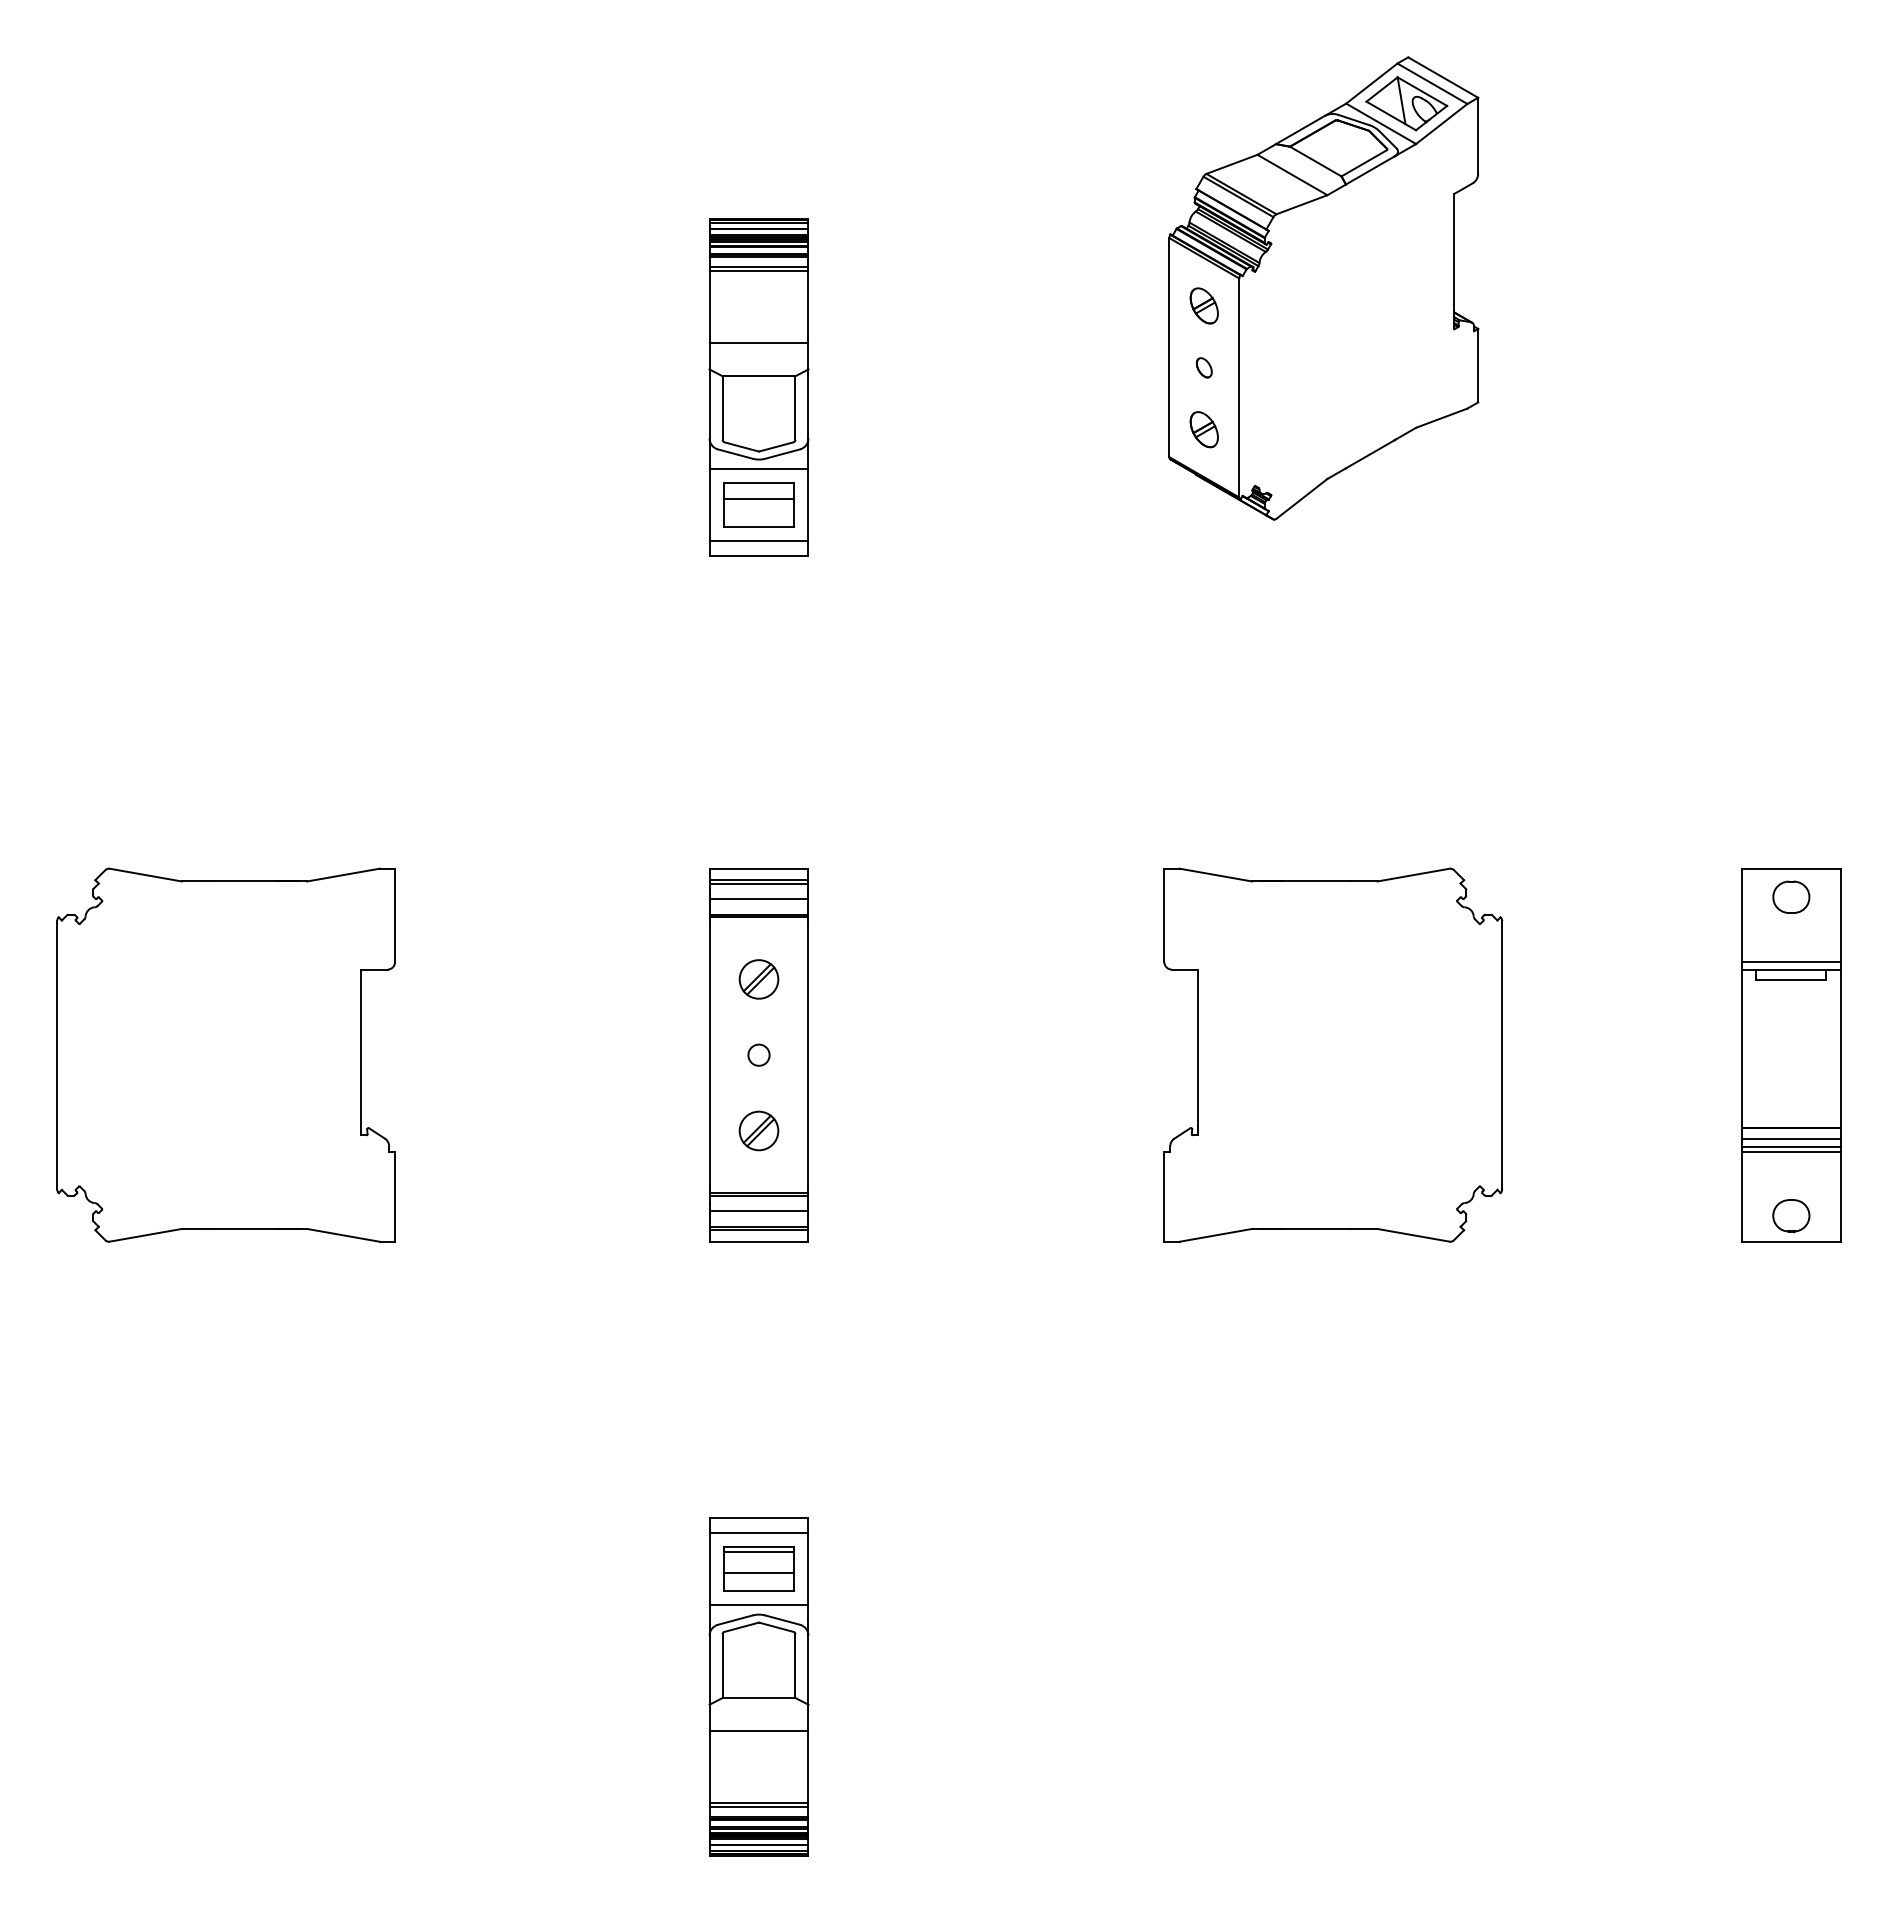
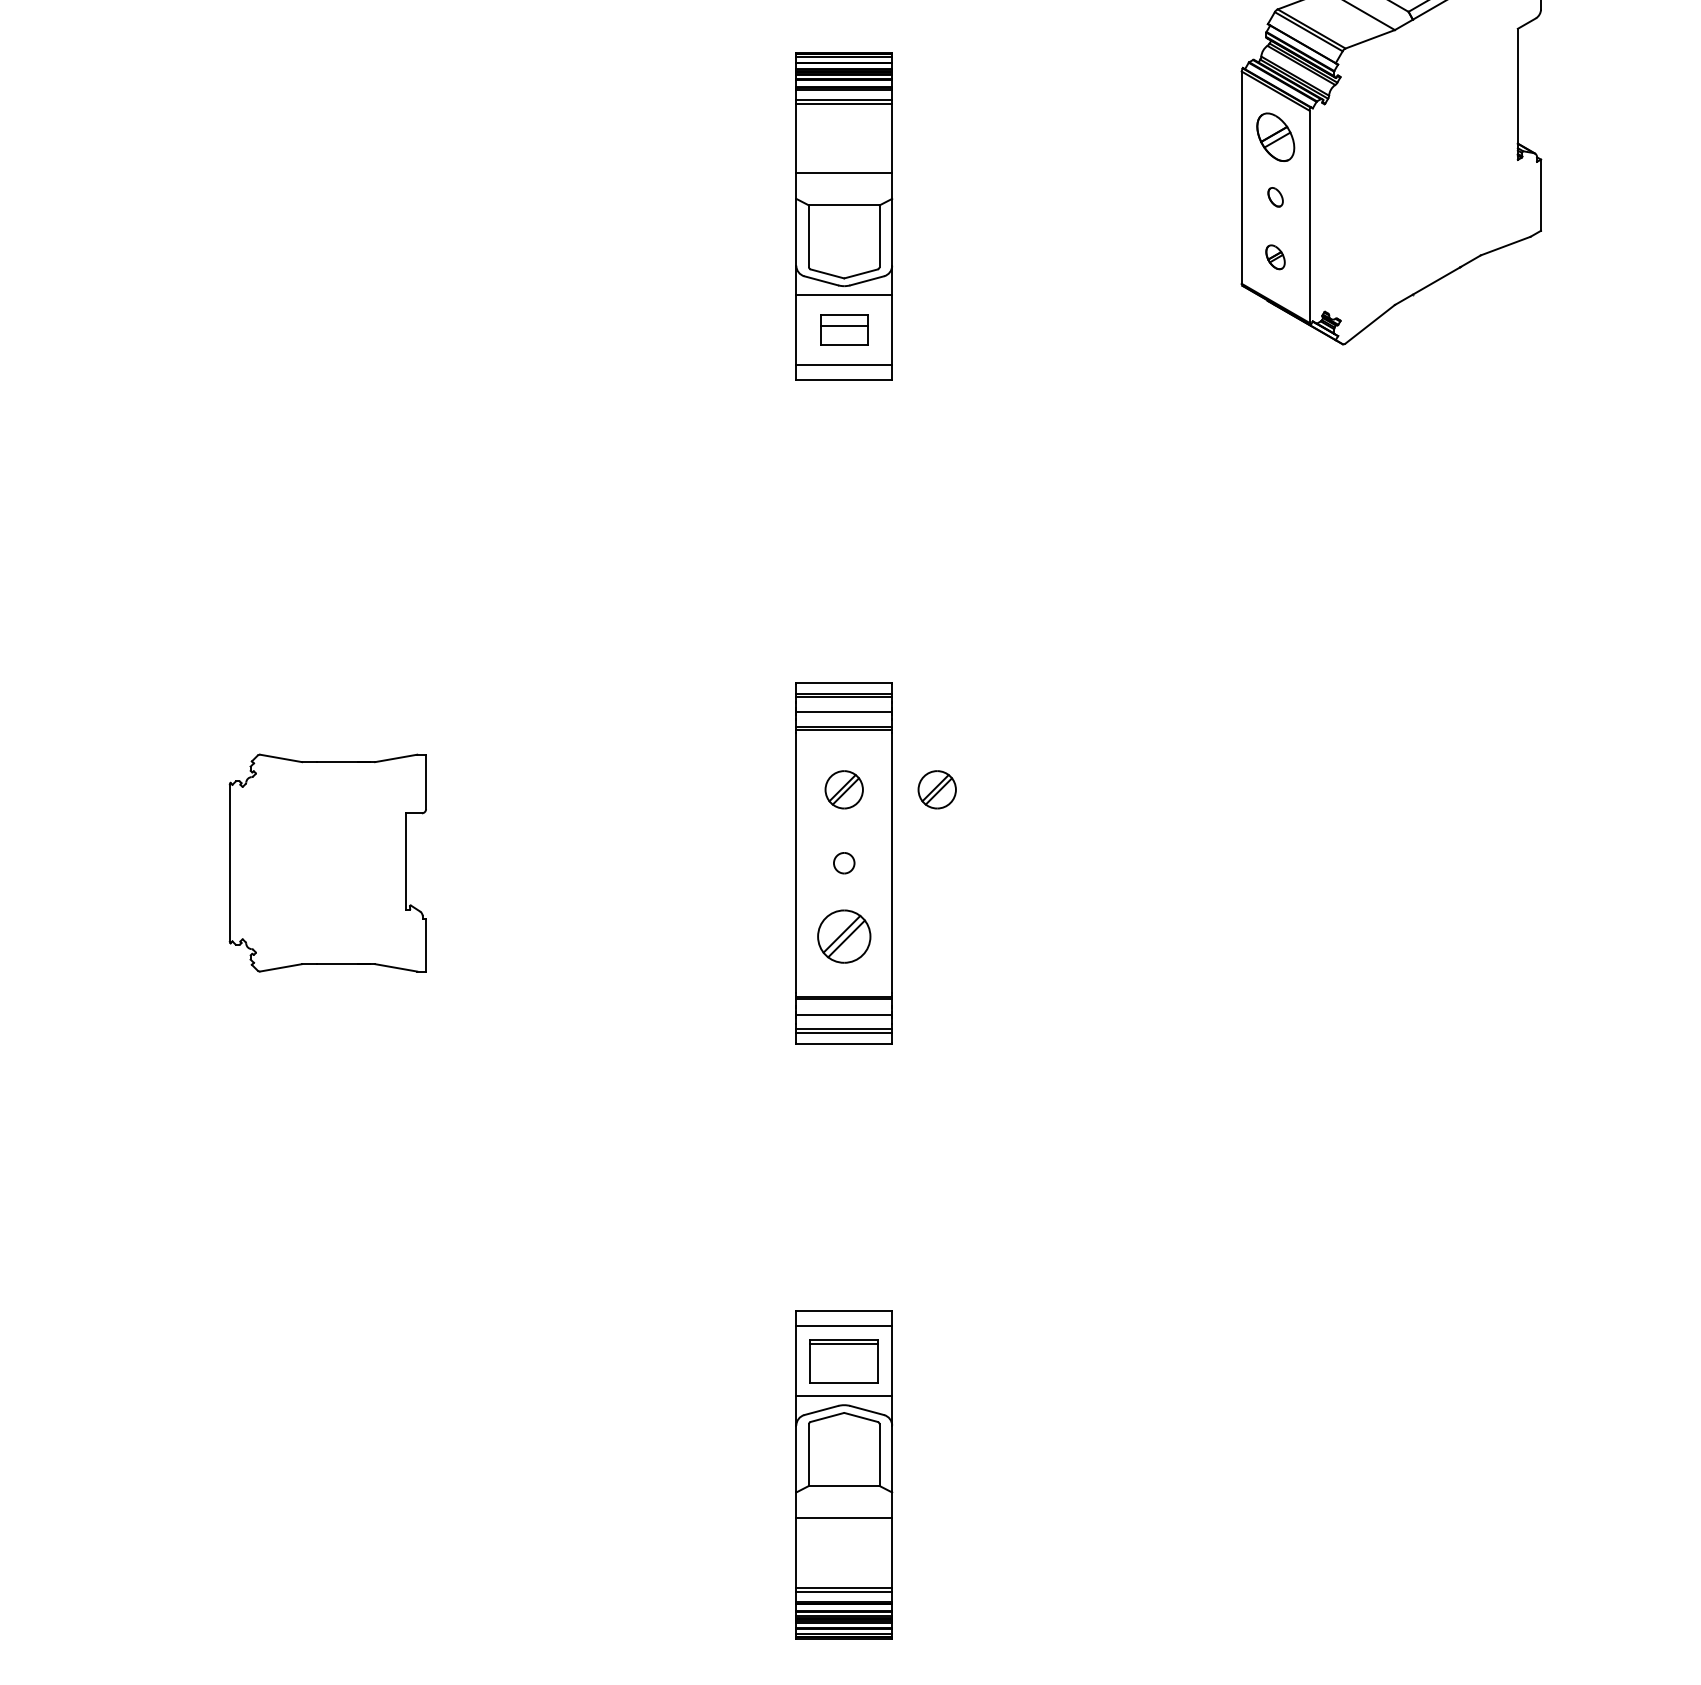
part: (1203, 305) -> (1274, 136), size x1.4
part: (1203, 429) -> (1274, 257), size x0.7
part: (758, 504) -> (843, 329), size x0.7
part: (854, 979) -> (936, 789), added
part: (225, 1054) -> (327, 862), size x0.6
part: (1333, 1054) -> (1400, 862), removed
part: (758, 1130) -> (843, 936), size x1.4
line: (759, 1572) -> (844, 1364), removed

